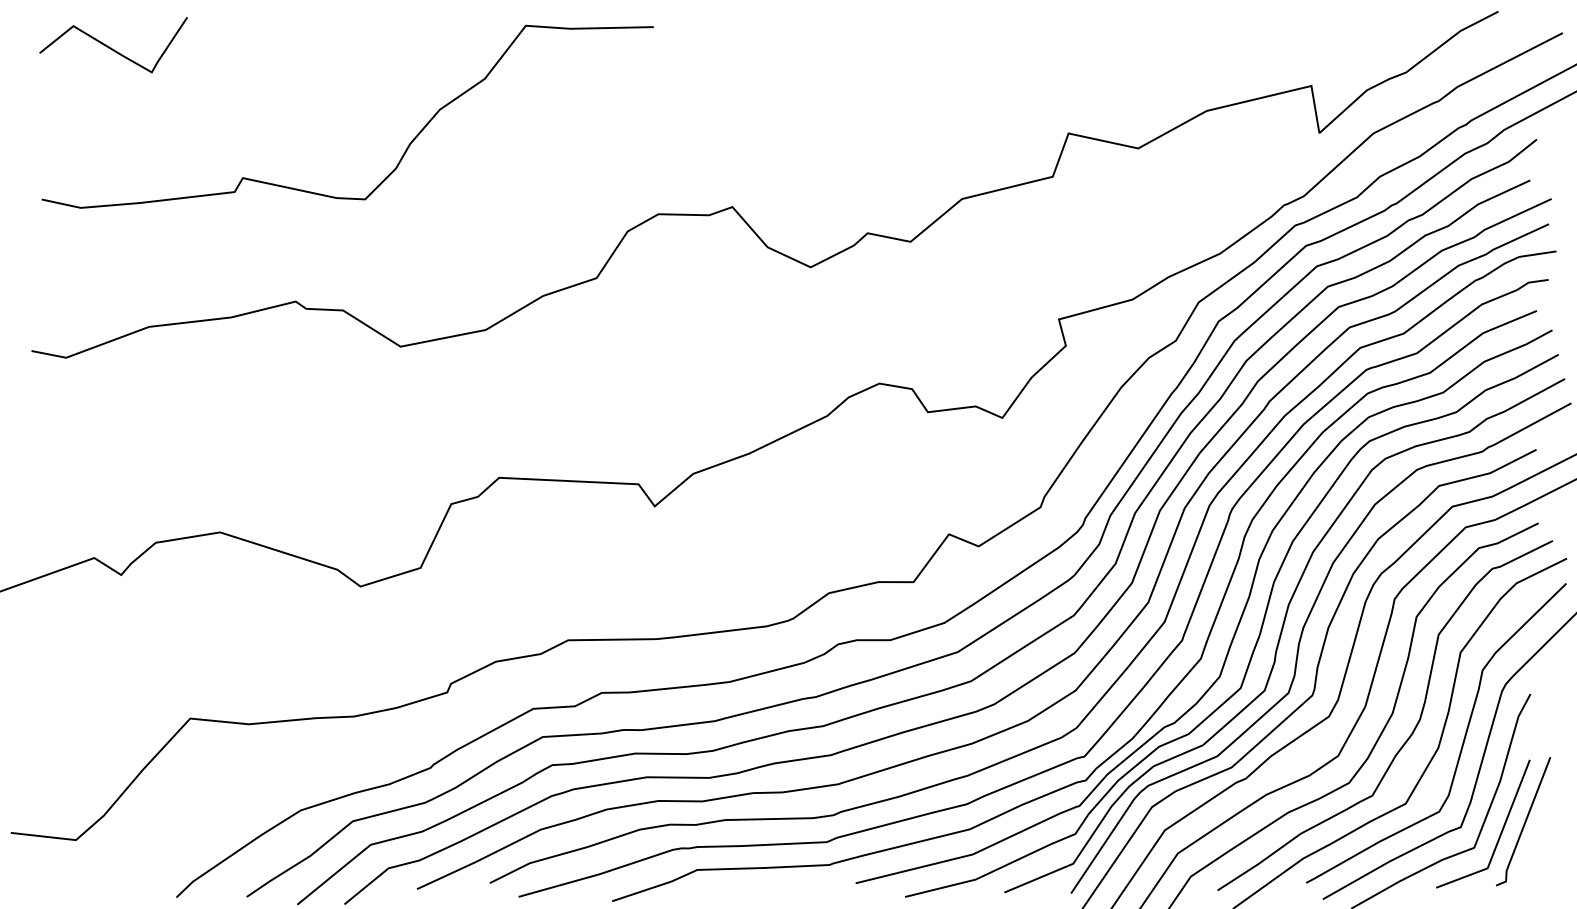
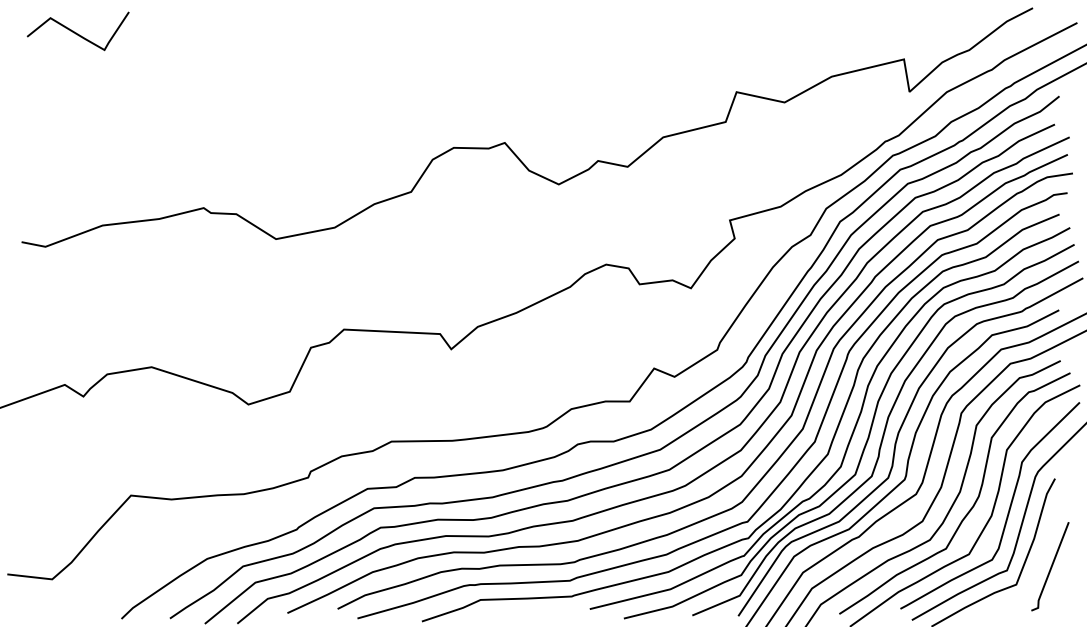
curve: (405, 148) -> (279, 102), removed
line: (1500, 830) -> (1034, 572), removed

